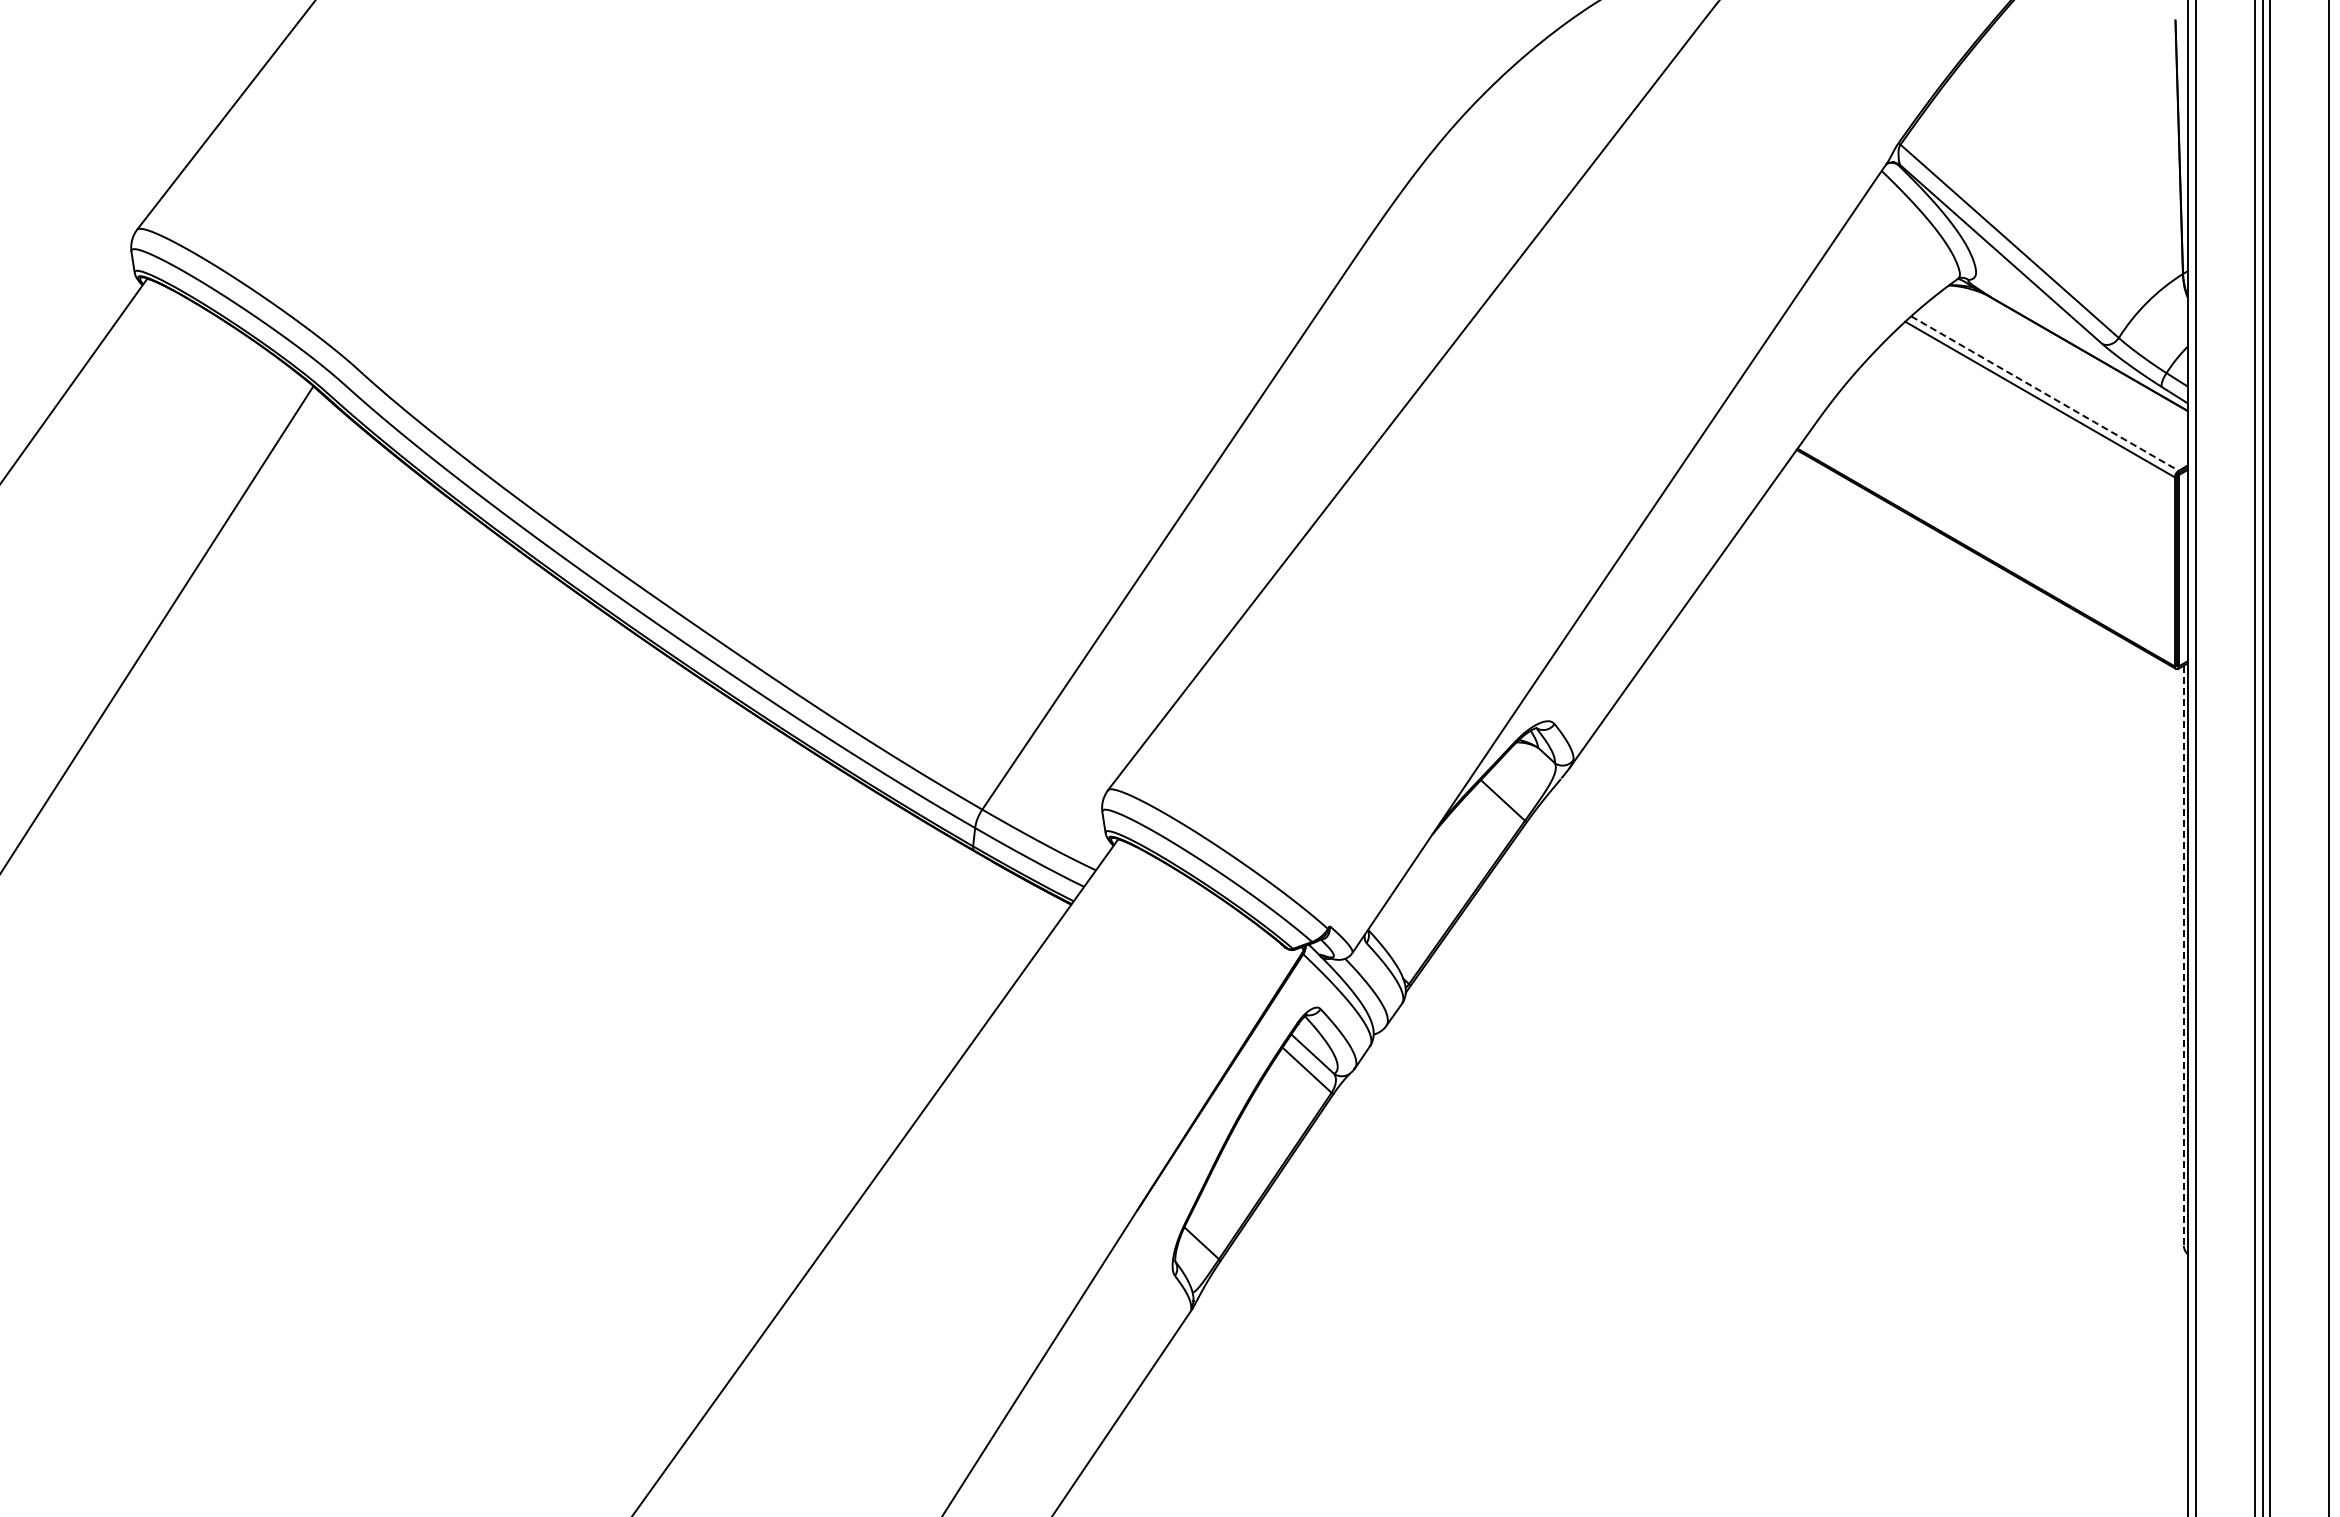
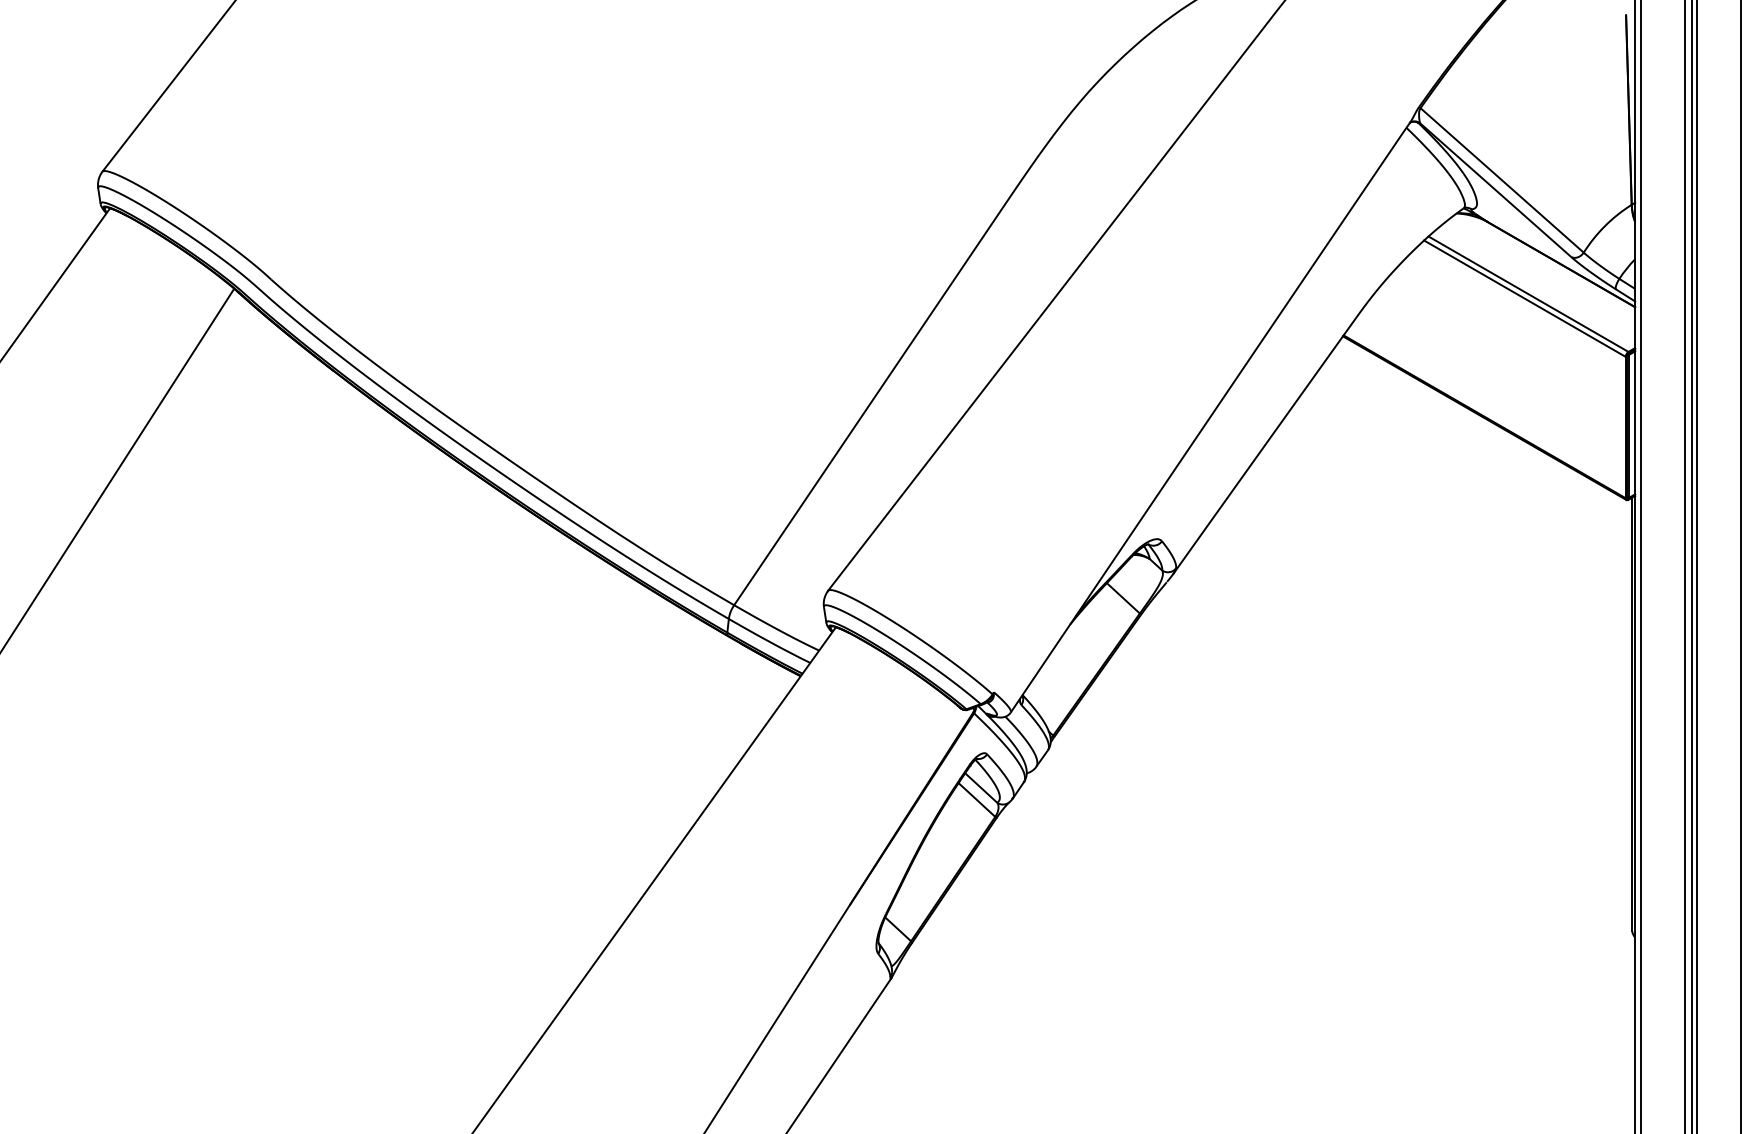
line: (2045, 393) -> (1528, 294), dashed -> solid
line: (2183, 956) -> (1632, 715), dashed -> solid

